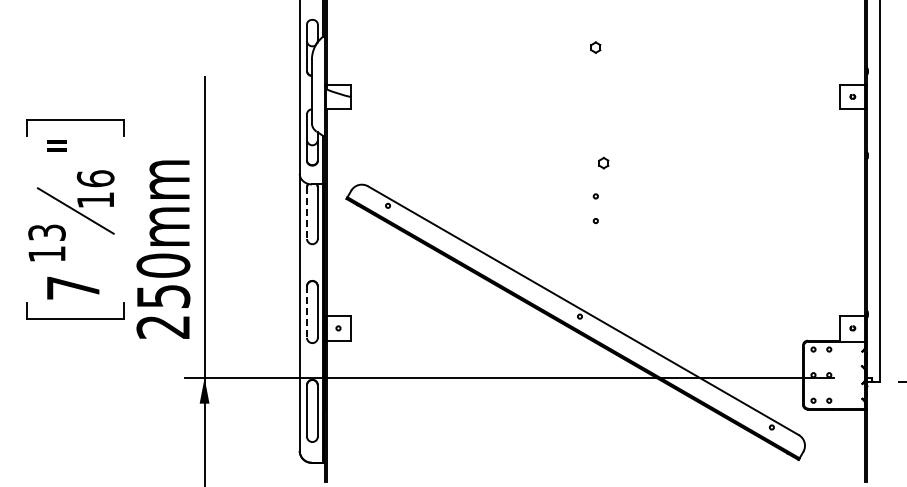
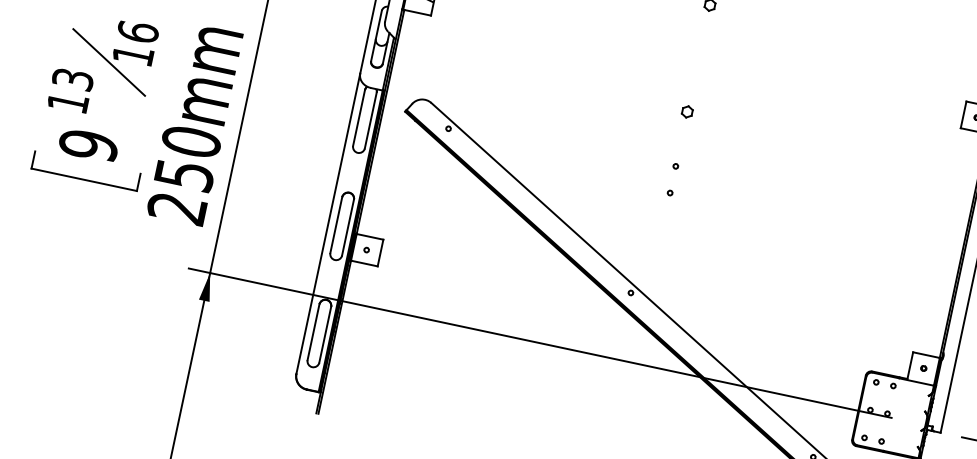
part: (603, 162) -> (687, 111), moved
line: (306, 213) -> (358, 118), dashed -> solid
text: (73, 288) -> (88, 145), 7 -> 9
line: (306, 311) -> (335, 224), dashed -> solid

